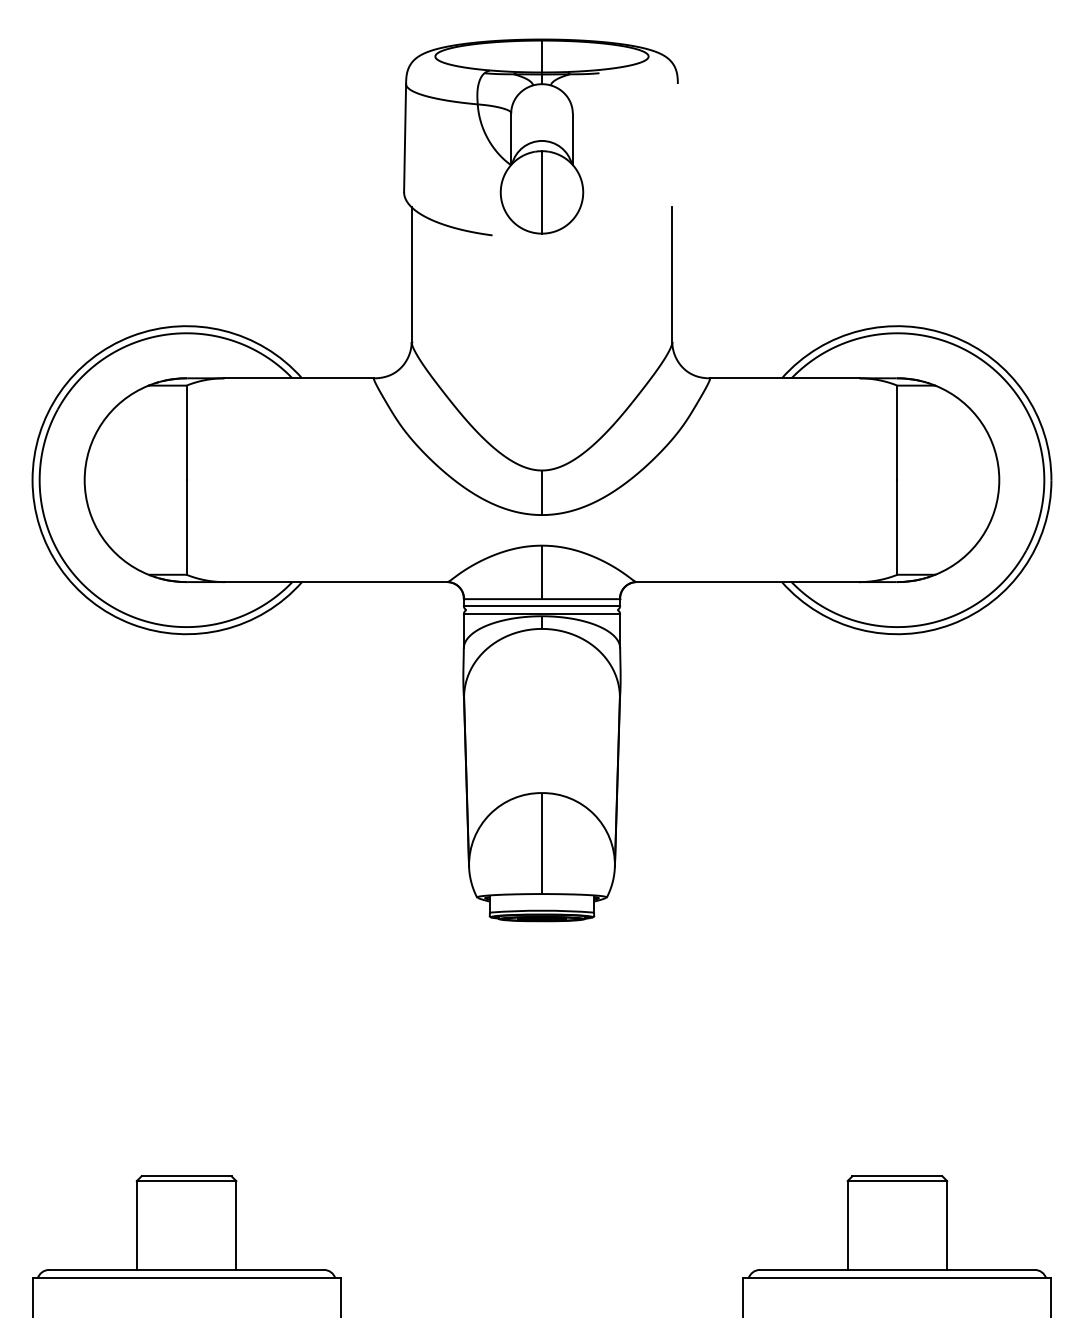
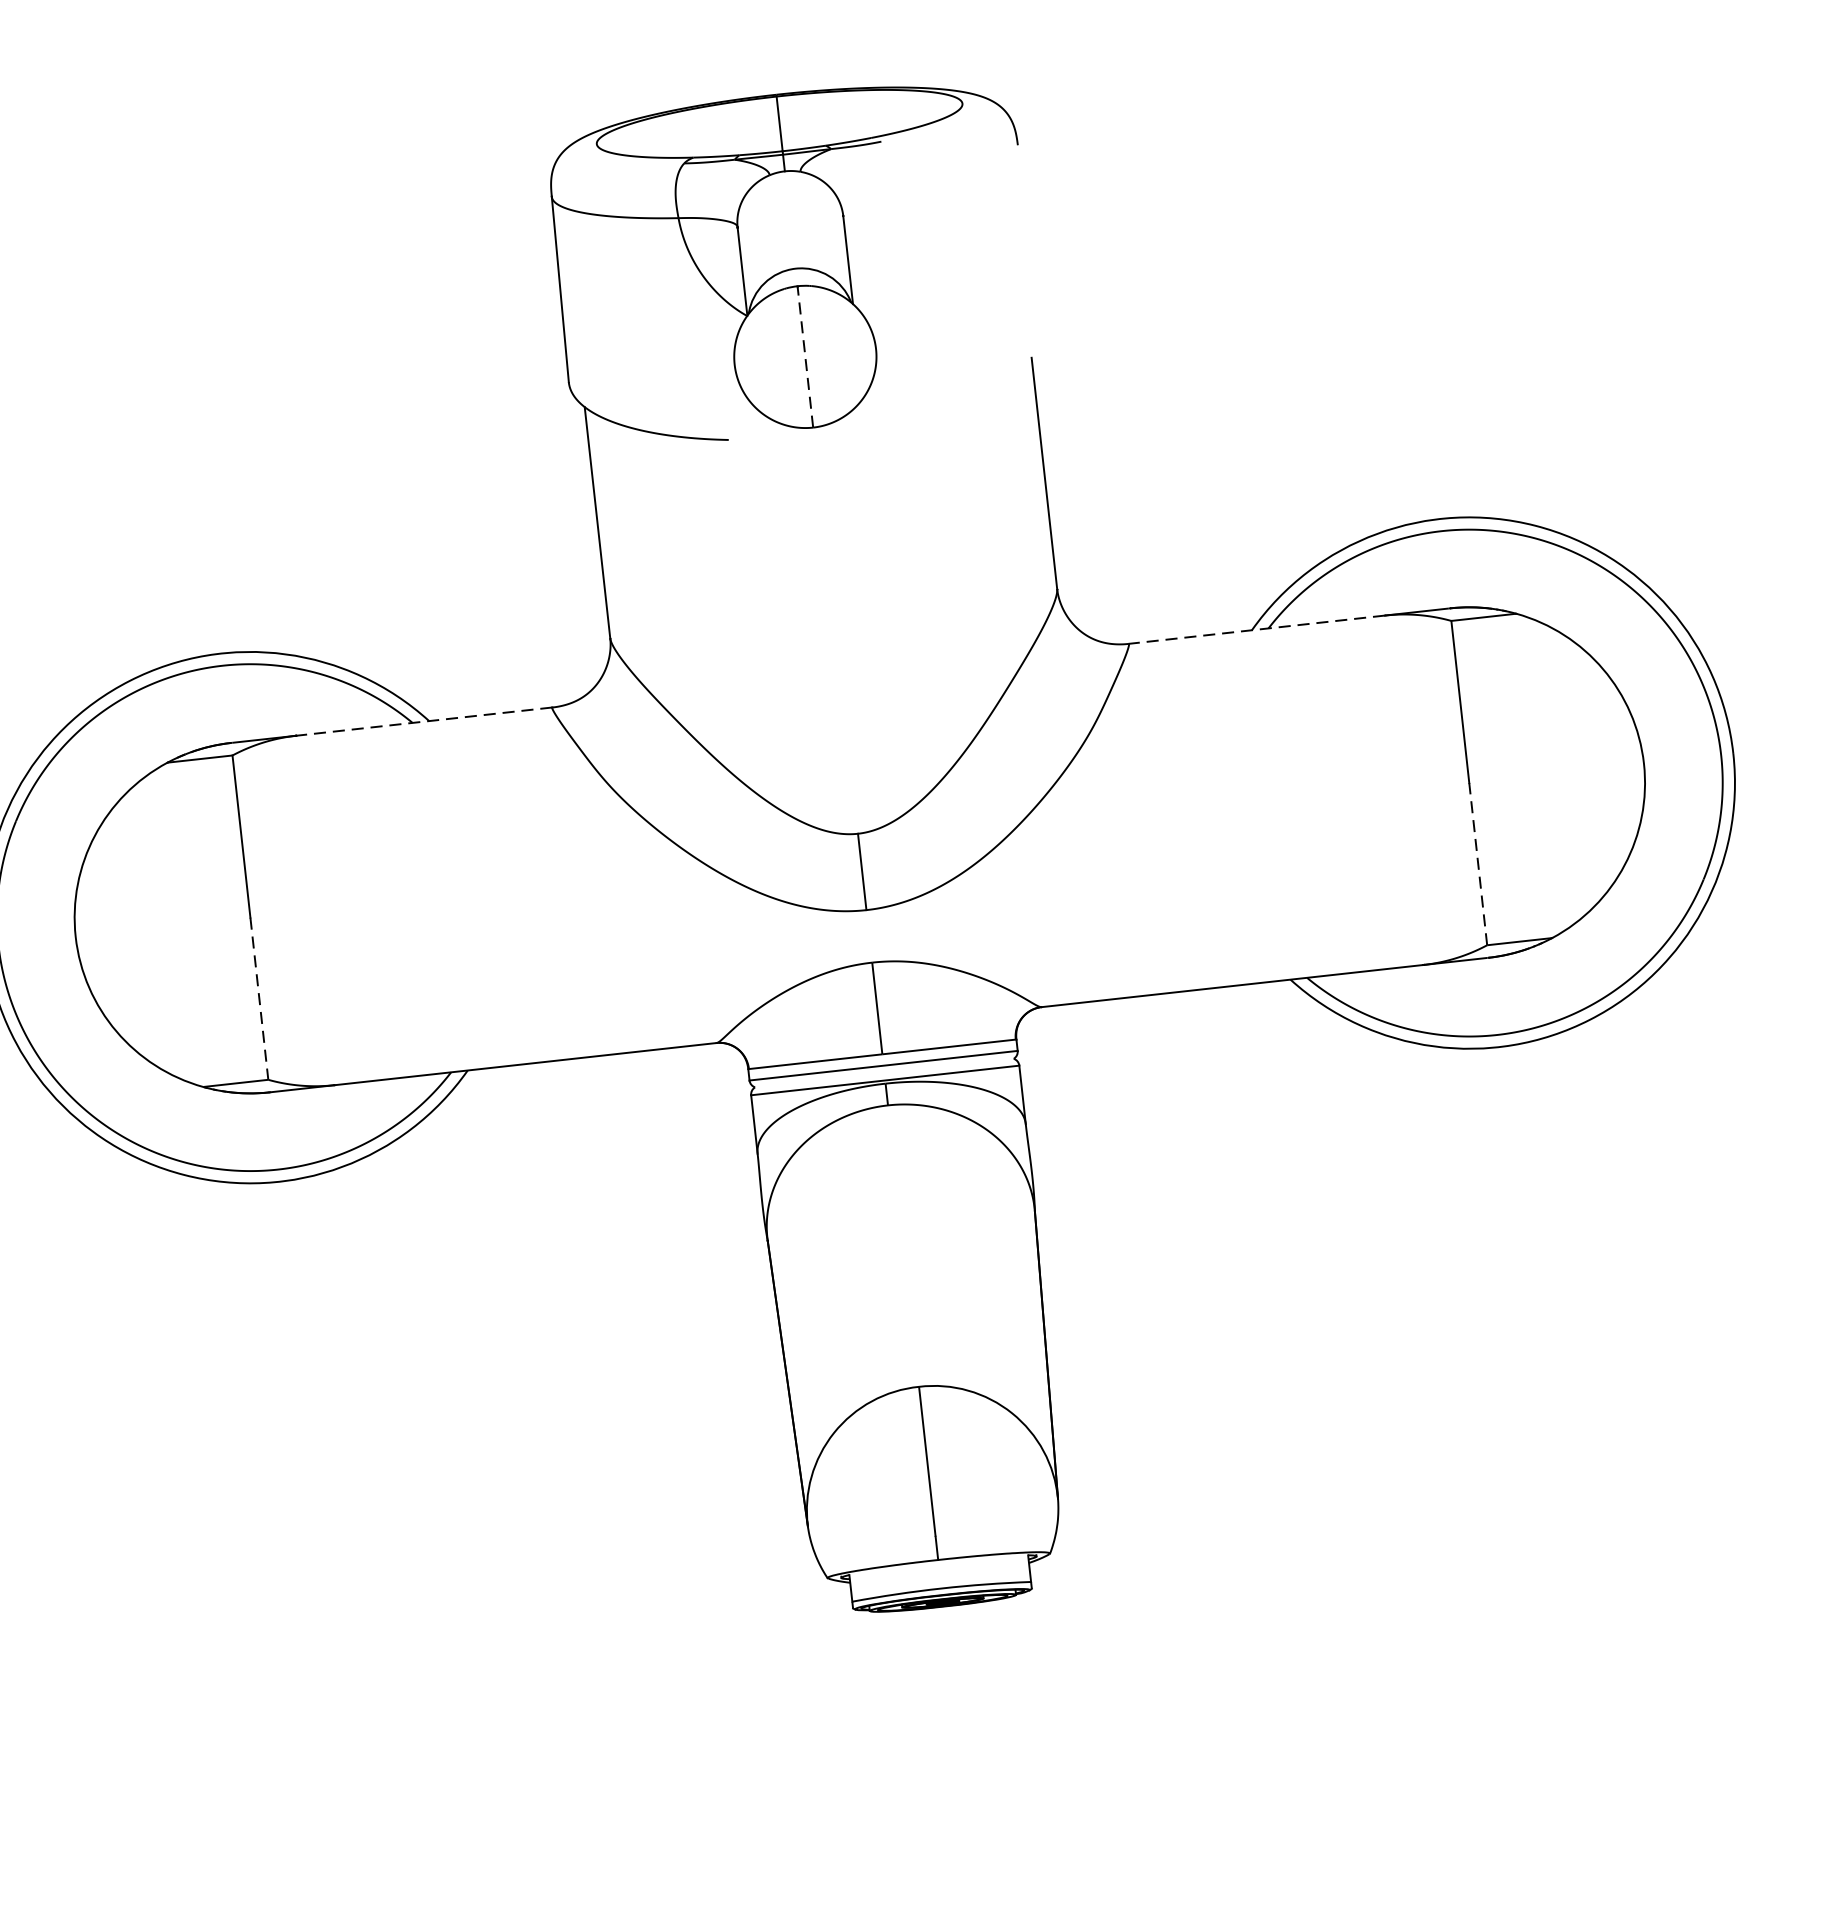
line: (542, 192) -> (806, 356), solid -> dashed
line: (299, 378) -> (424, 721), solid -> dashed
line: (784, 378) -> (1256, 630), solid -> dashed
line: (897, 526) -> (1478, 862), solid -> dashed
line: (186, 527) -> (259, 998), solid -> dashed

